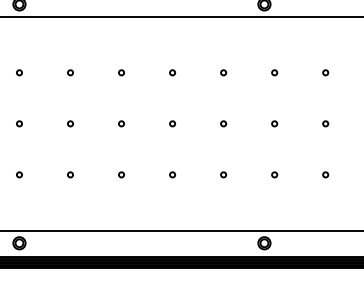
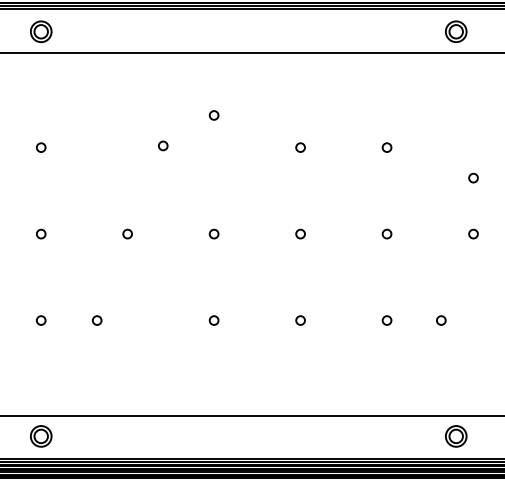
circle: (70, 72) -> (163, 145), moved
circle: (121, 72) -> (214, 114), moved
circle: (274, 72) -> (473, 177), moved
circle: (70, 174) -> (97, 319), moved
circle: (274, 174) -> (441, 319), moved

